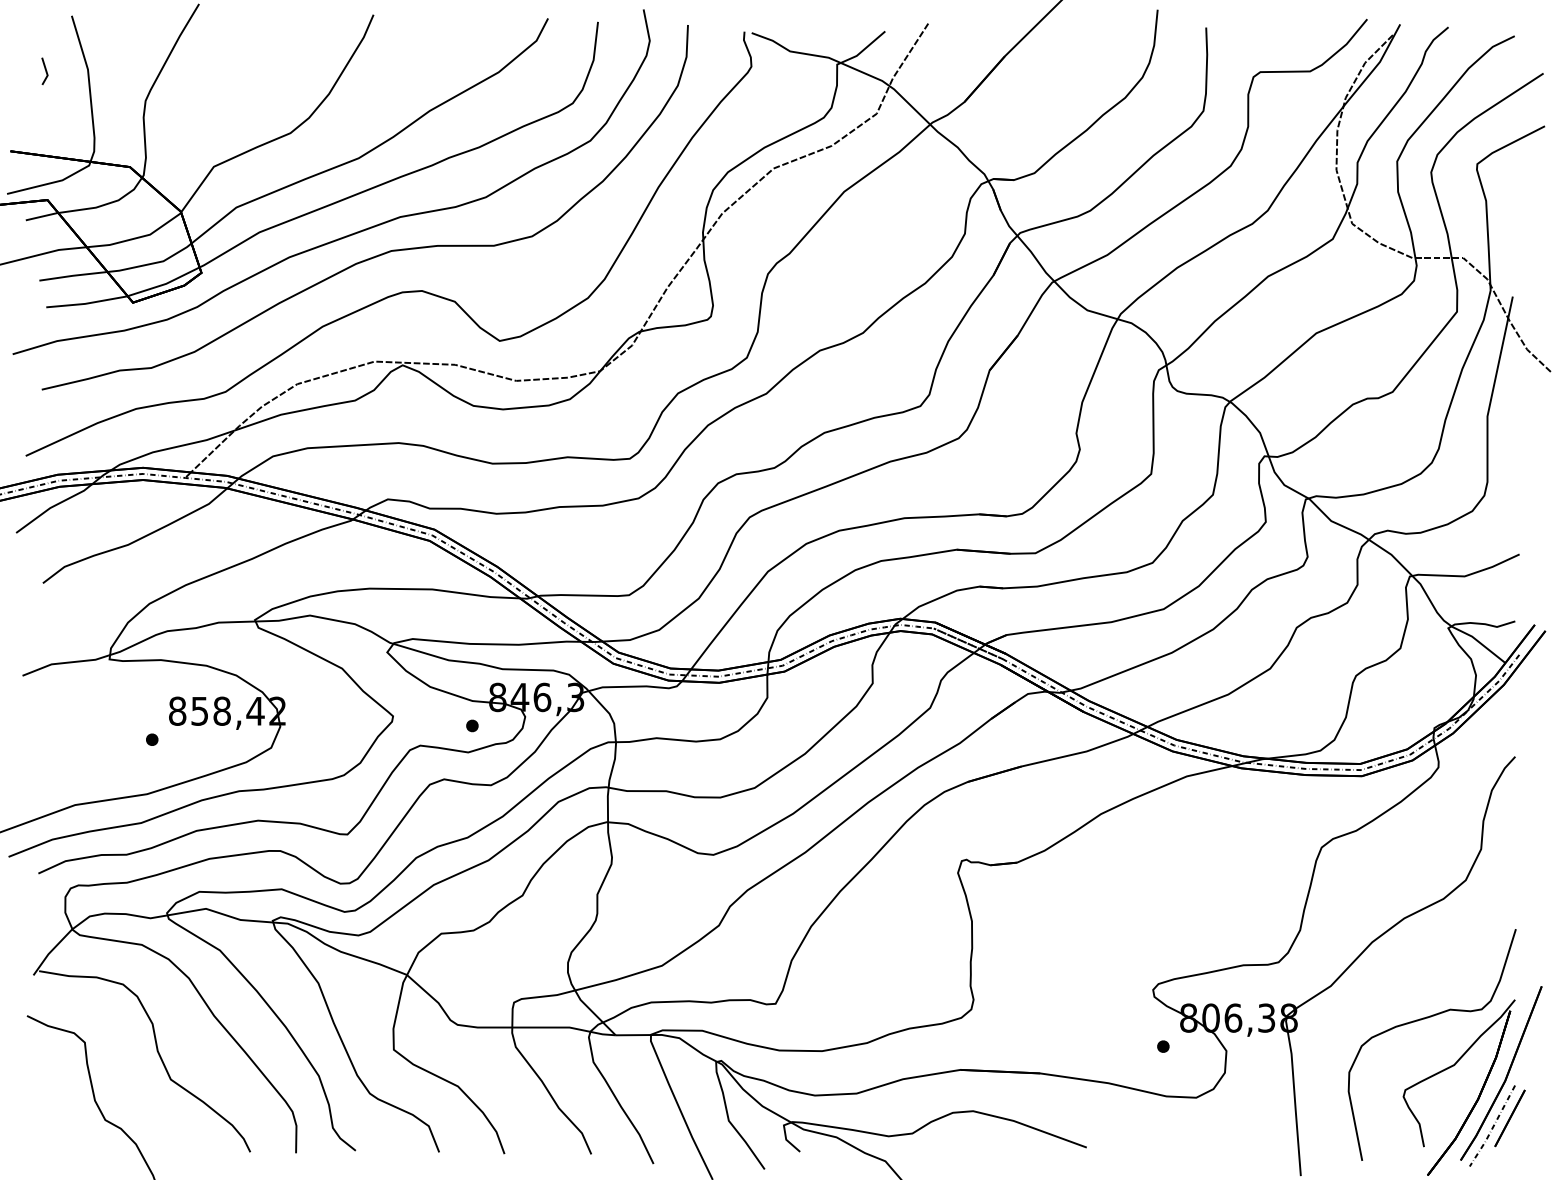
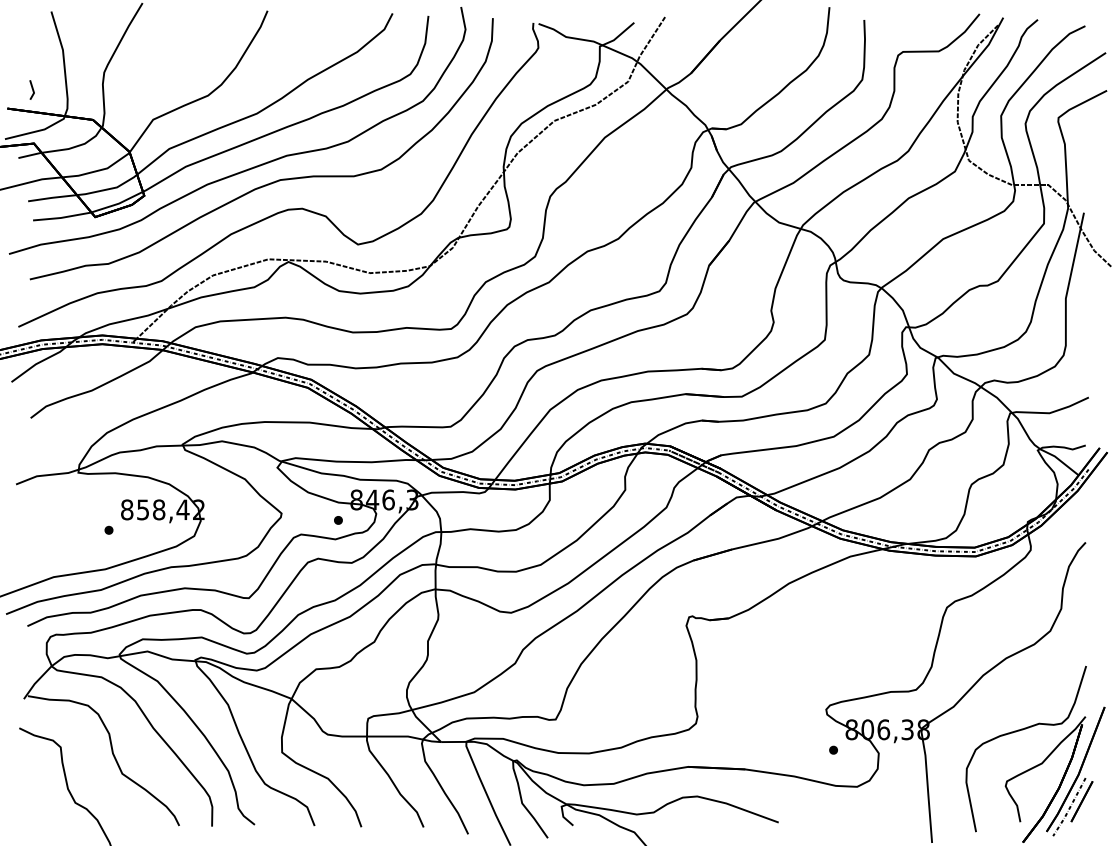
line: (44, 69) -> (31, 88), moved

